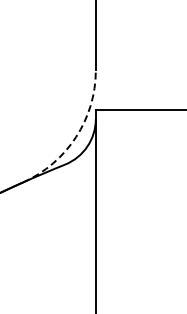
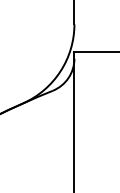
arc: (76, 137) -> (60, 71), dashed -> solid

